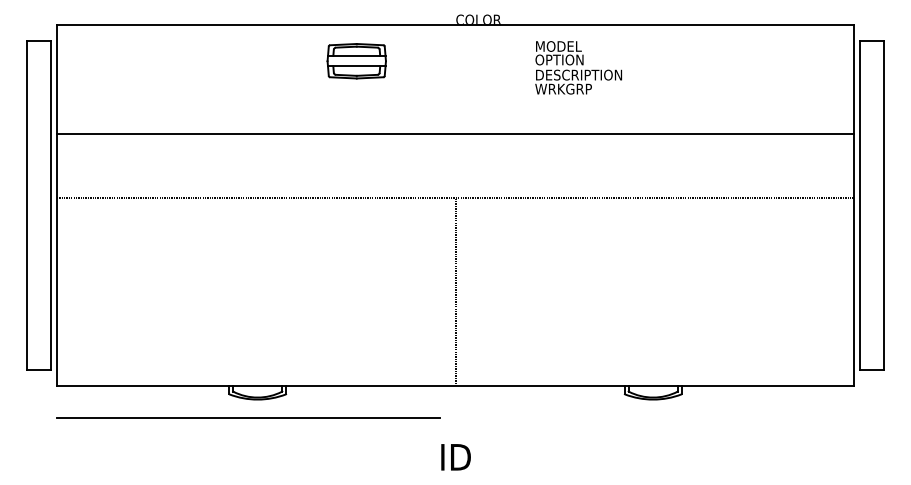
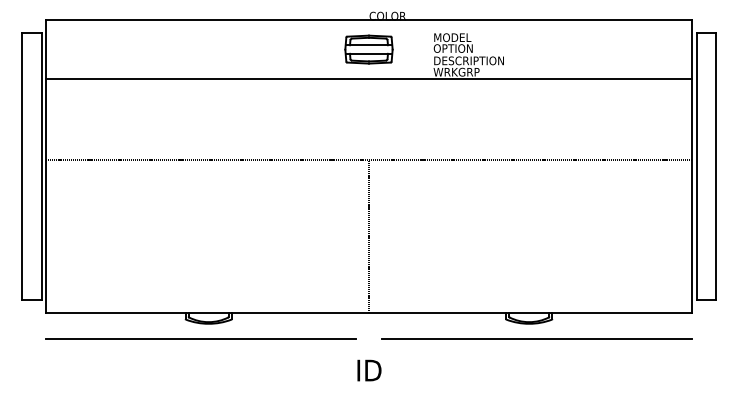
part: (356, 61) -> (368, 49), moved
line: (454, 133) -> (368, 78), moved
line: (662, 417) -> (536, 338), added

